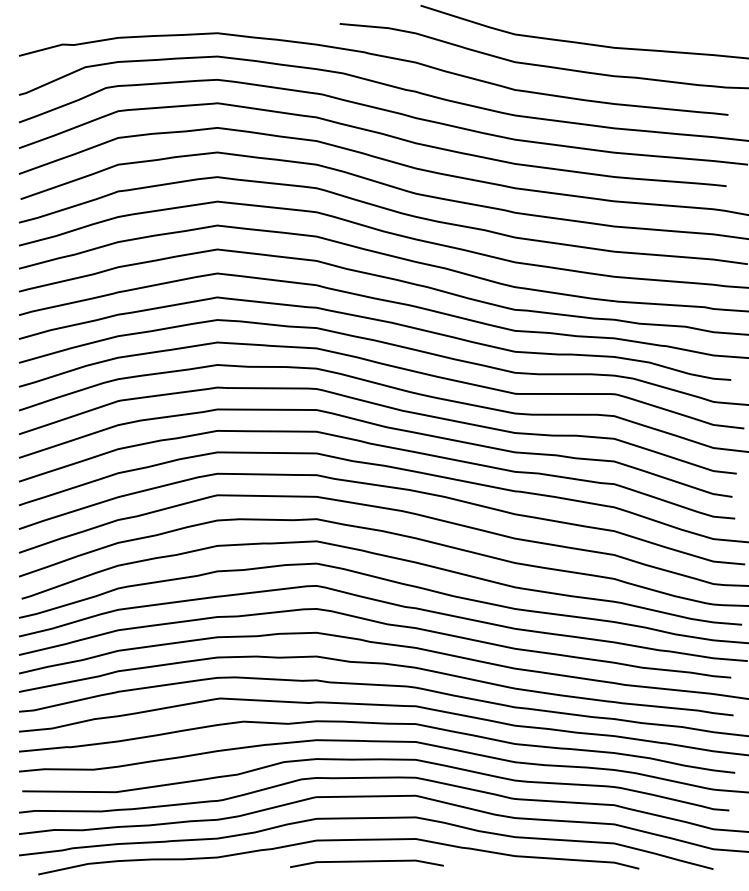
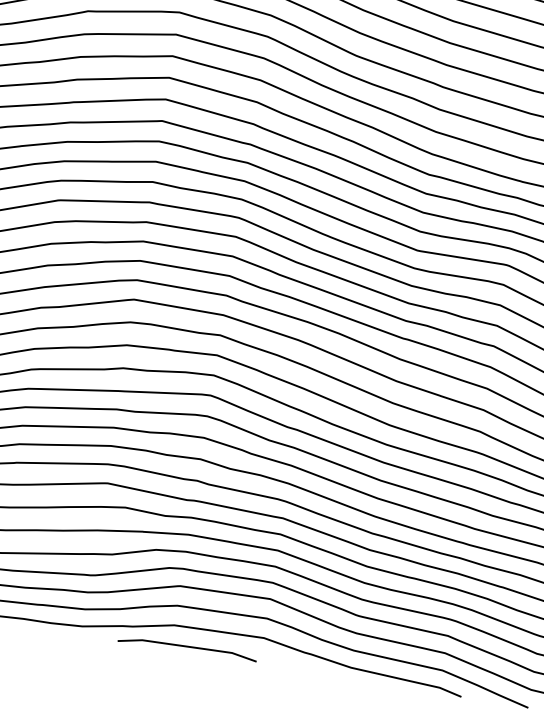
curve: (366, 862) -> (187, 647), moved

